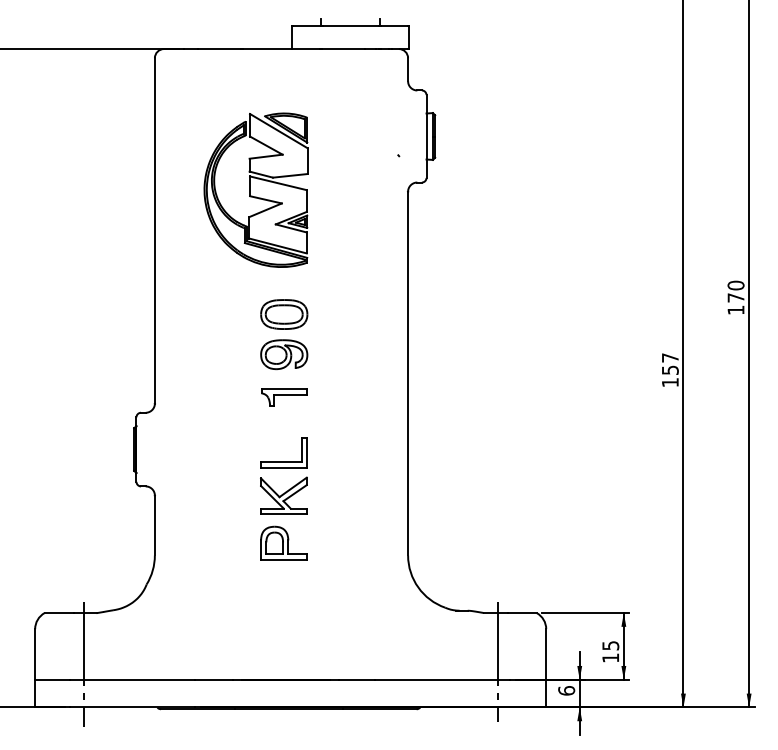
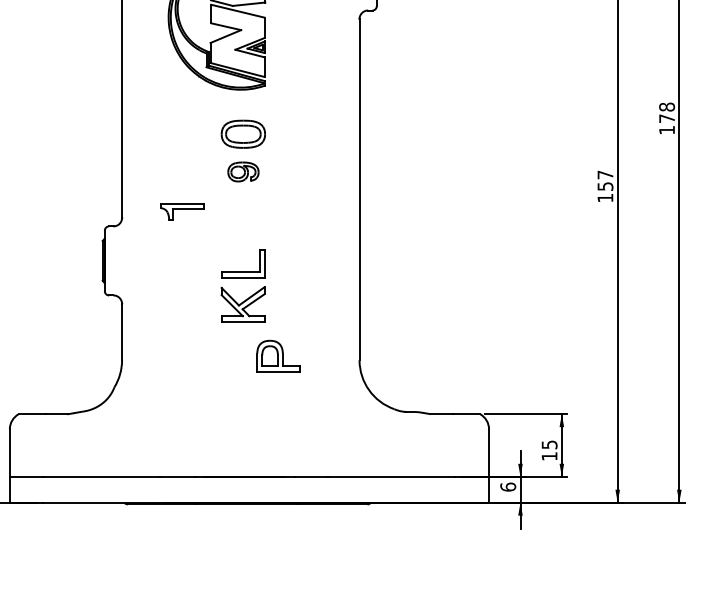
text: (735, 285) -> (666, 107), 170 -> 178
part: (284, 354) -> (243, 171), size x0.7
part: (284, 397) -> (182, 212), moved
part: (283, 542) -> (278, 355), moved
line: (497, 661) -> (443, 459), removed
line: (83, 663) -> (55, 461), removed

